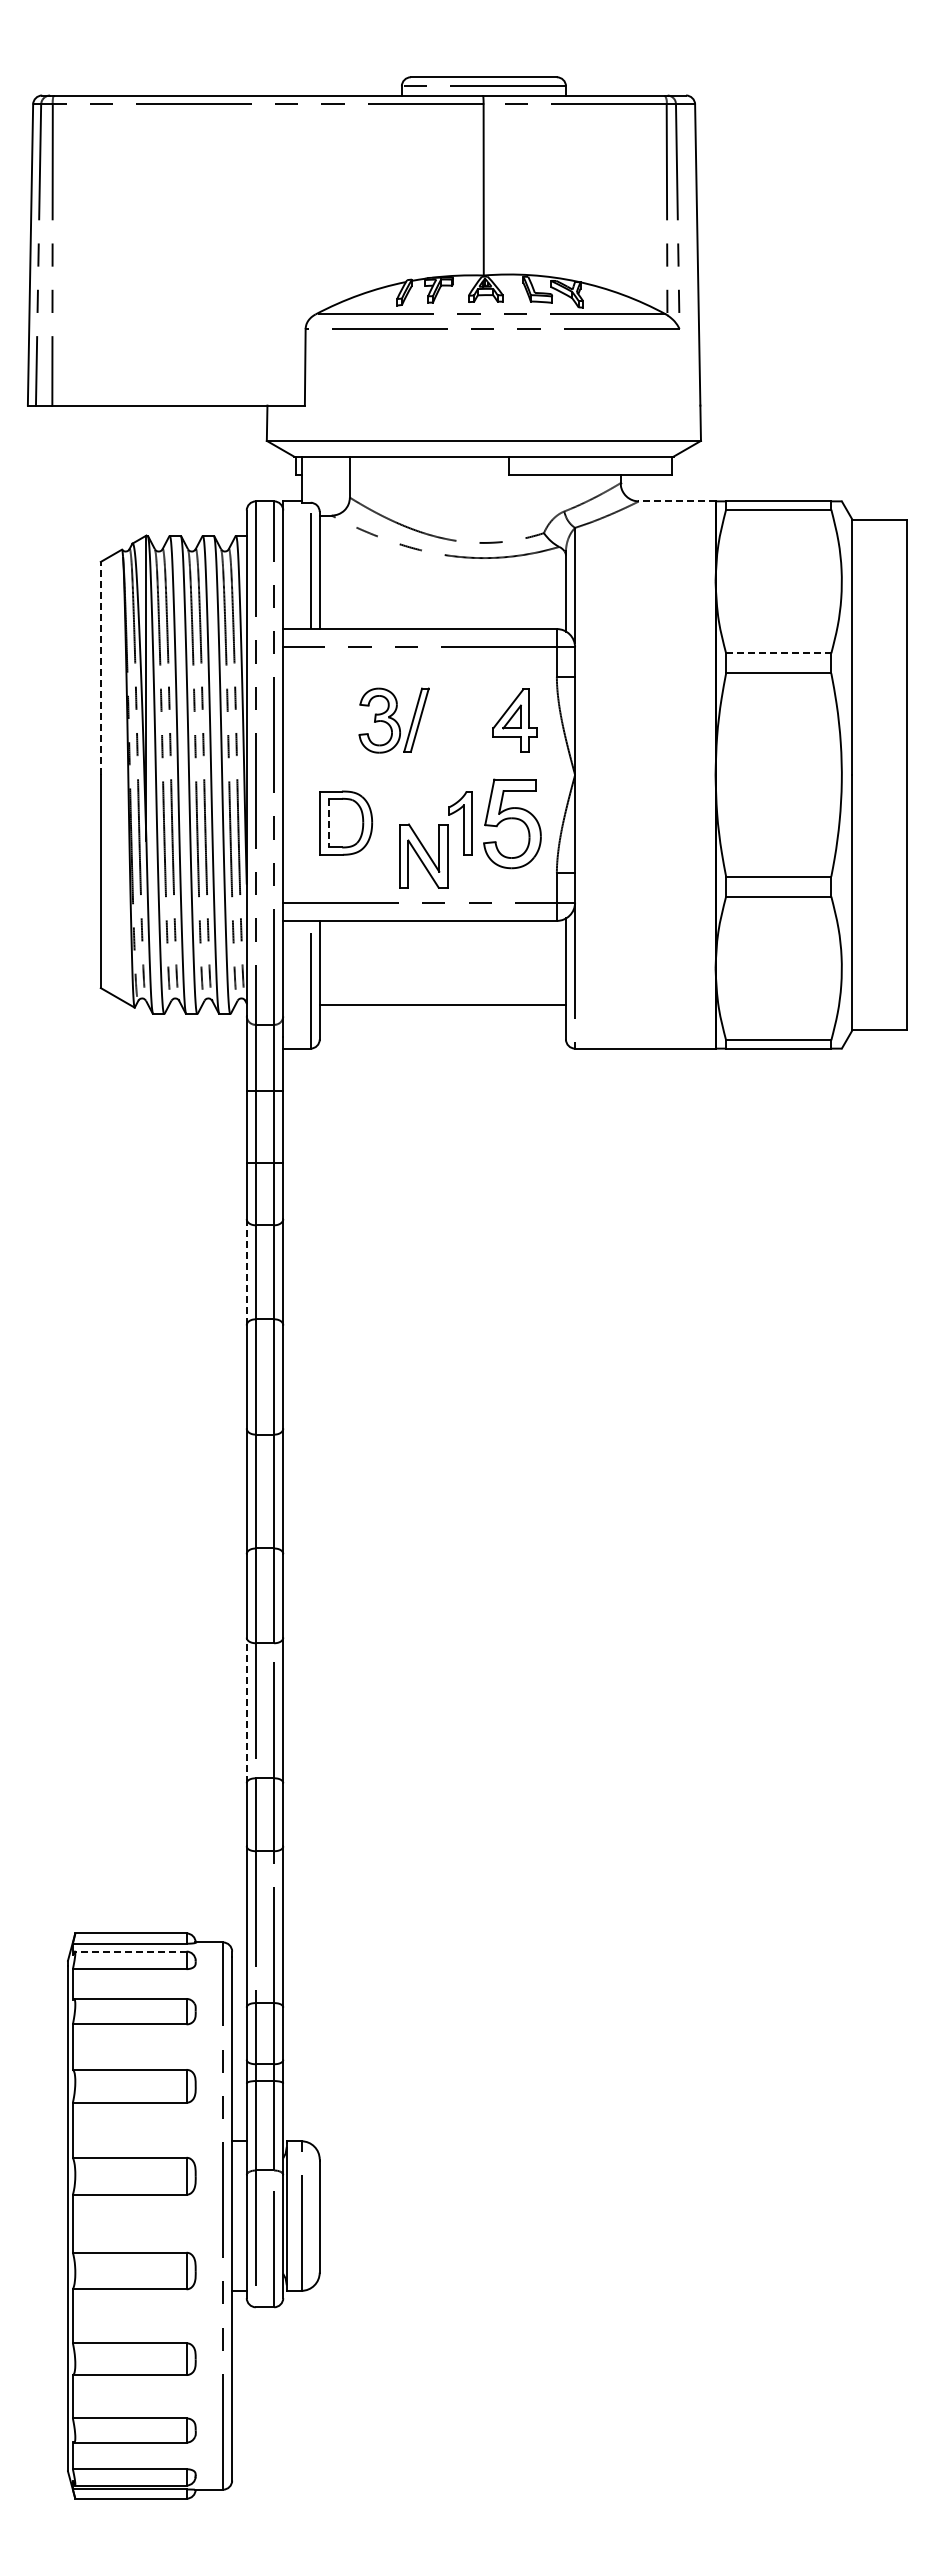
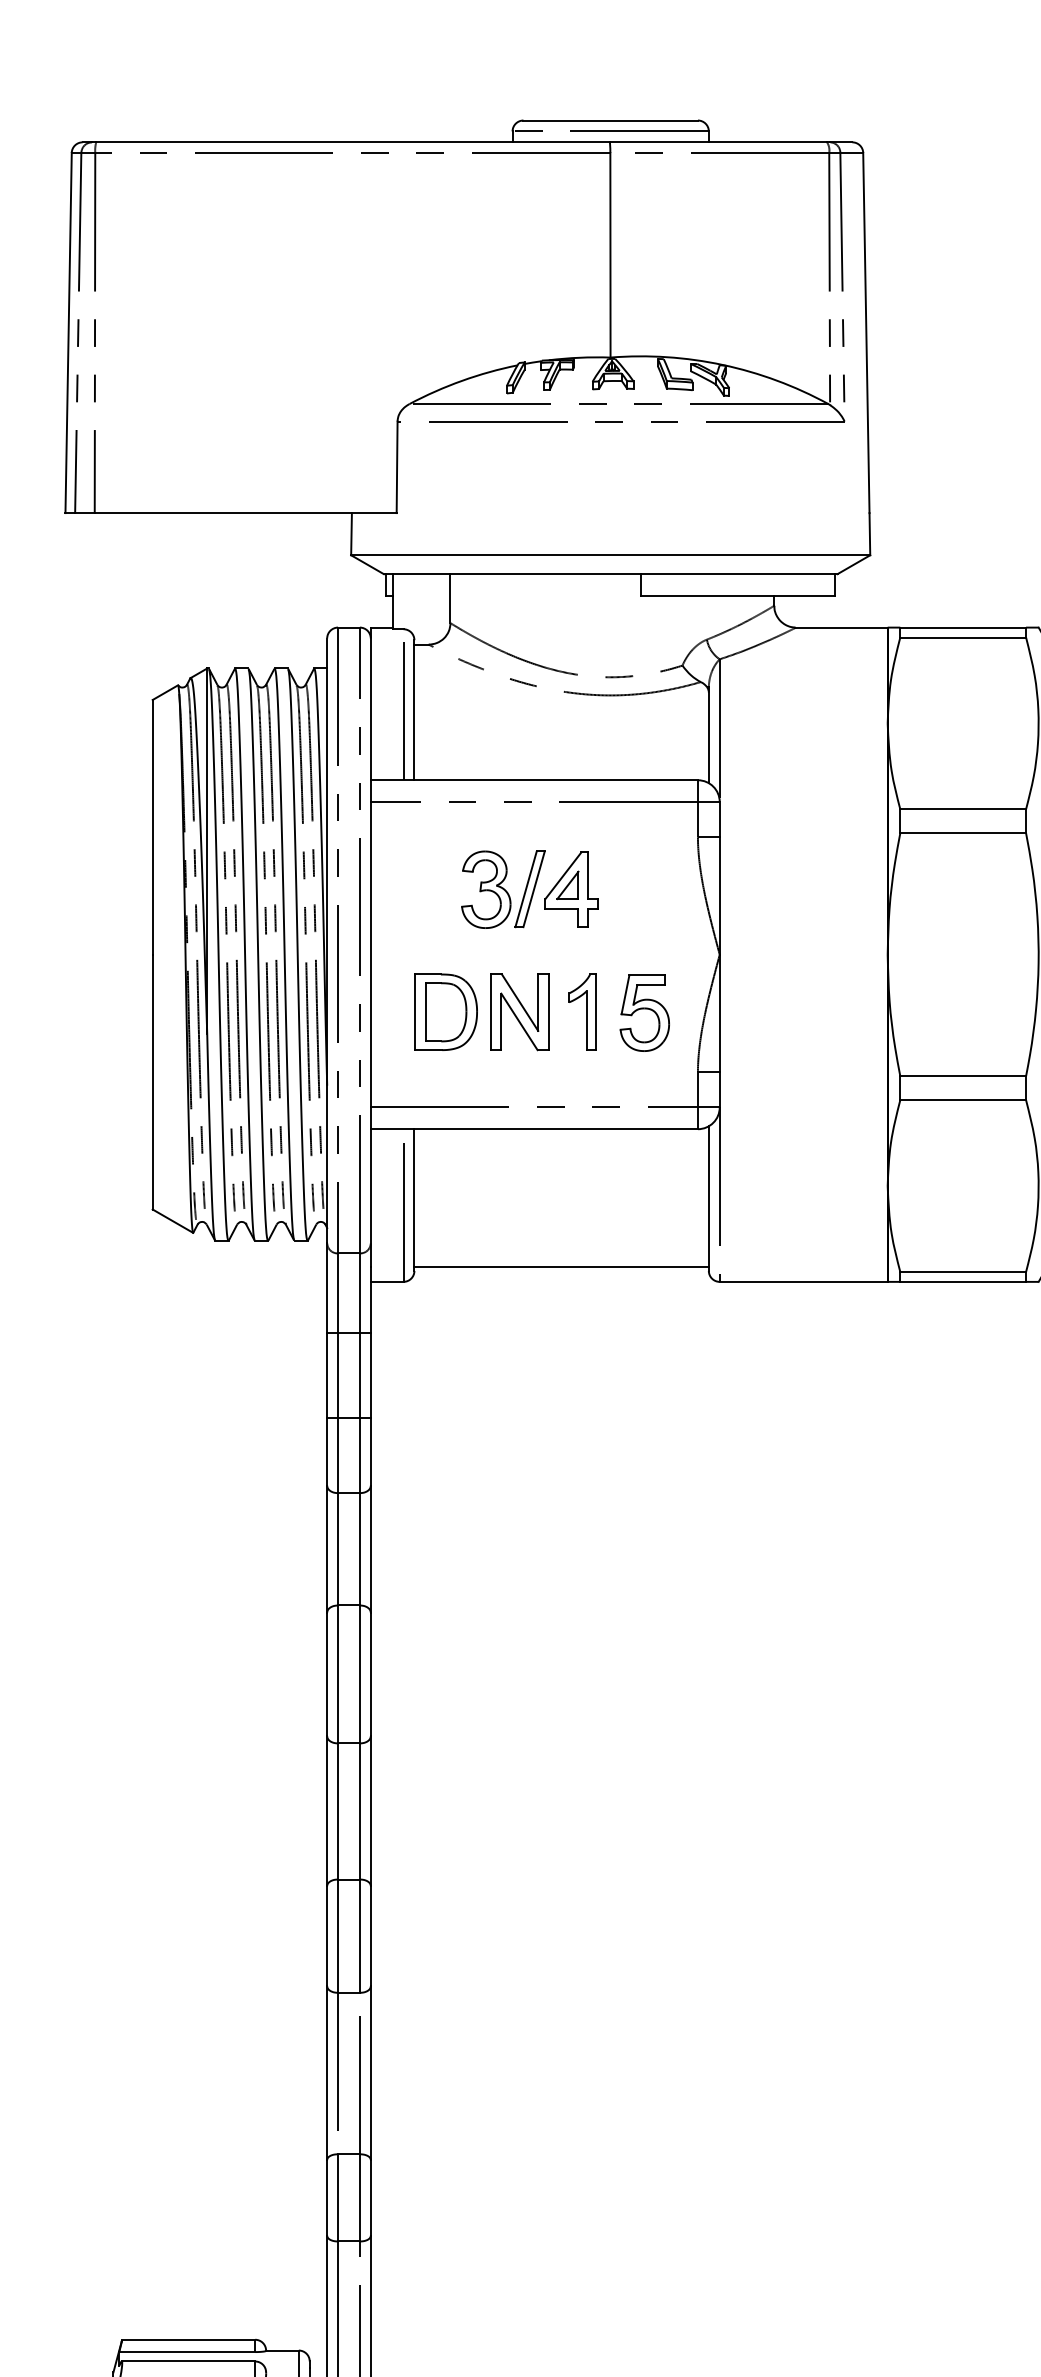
line: (676, 501) -> (840, 627), dashed -> solid
line: (778, 653) -> (962, 809), dashed -> solid
line: (100, 668) -> (152, 827), dashed -> solid
part: (514, 720) -> (570, 889), moved
line: (329, 823) -> (426, 1012), dashed -> solid
part: (512, 823) -> (644, 1012), size x0.71
part: (423, 855) -> (519, 1011), moved
line: (442, 1004) -> (561, 1266), moved
line: (246, 1271) -> (326, 1548), dashed -> solid
line: (246, 1710) -> (326, 2073), dashed -> solid
line: (130, 1951) -> (188, 2361), dashed -> solid

